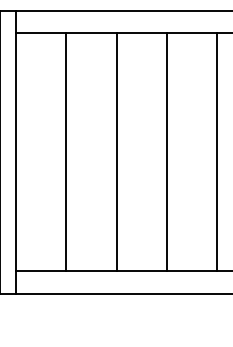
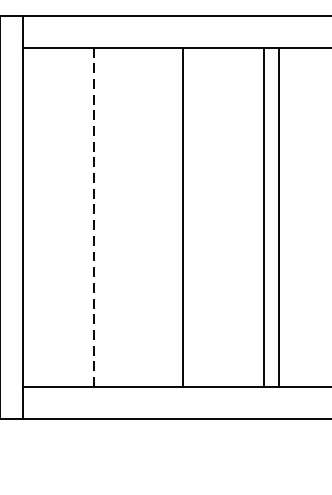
line: (66, 152) -> (94, 217), solid -> dashed
line: (116, 152) -> (183, 217), moved
line: (167, 152) -> (280, 217), moved
line: (217, 152) -> (264, 217), moved

